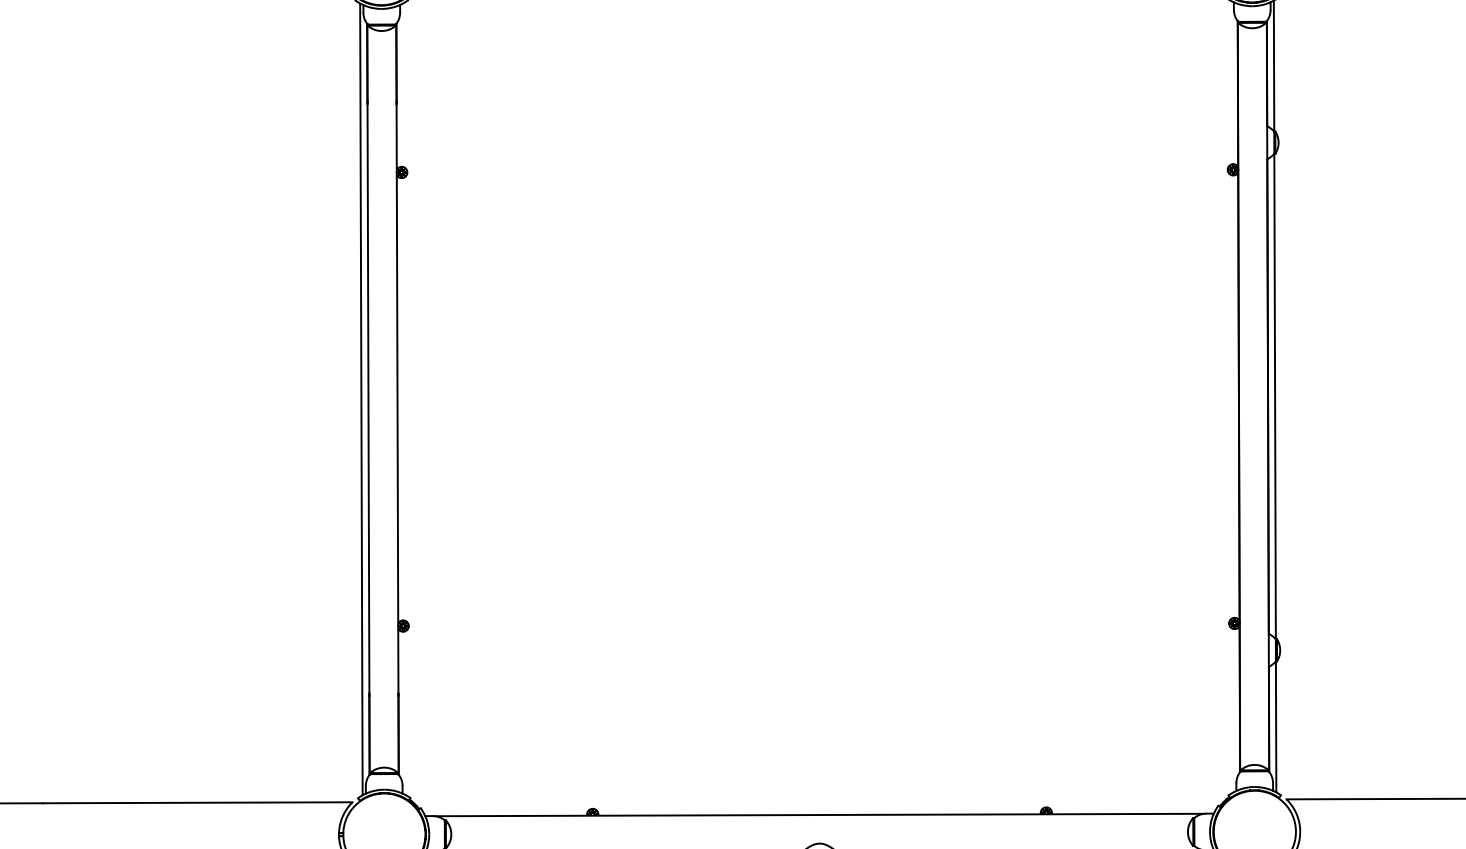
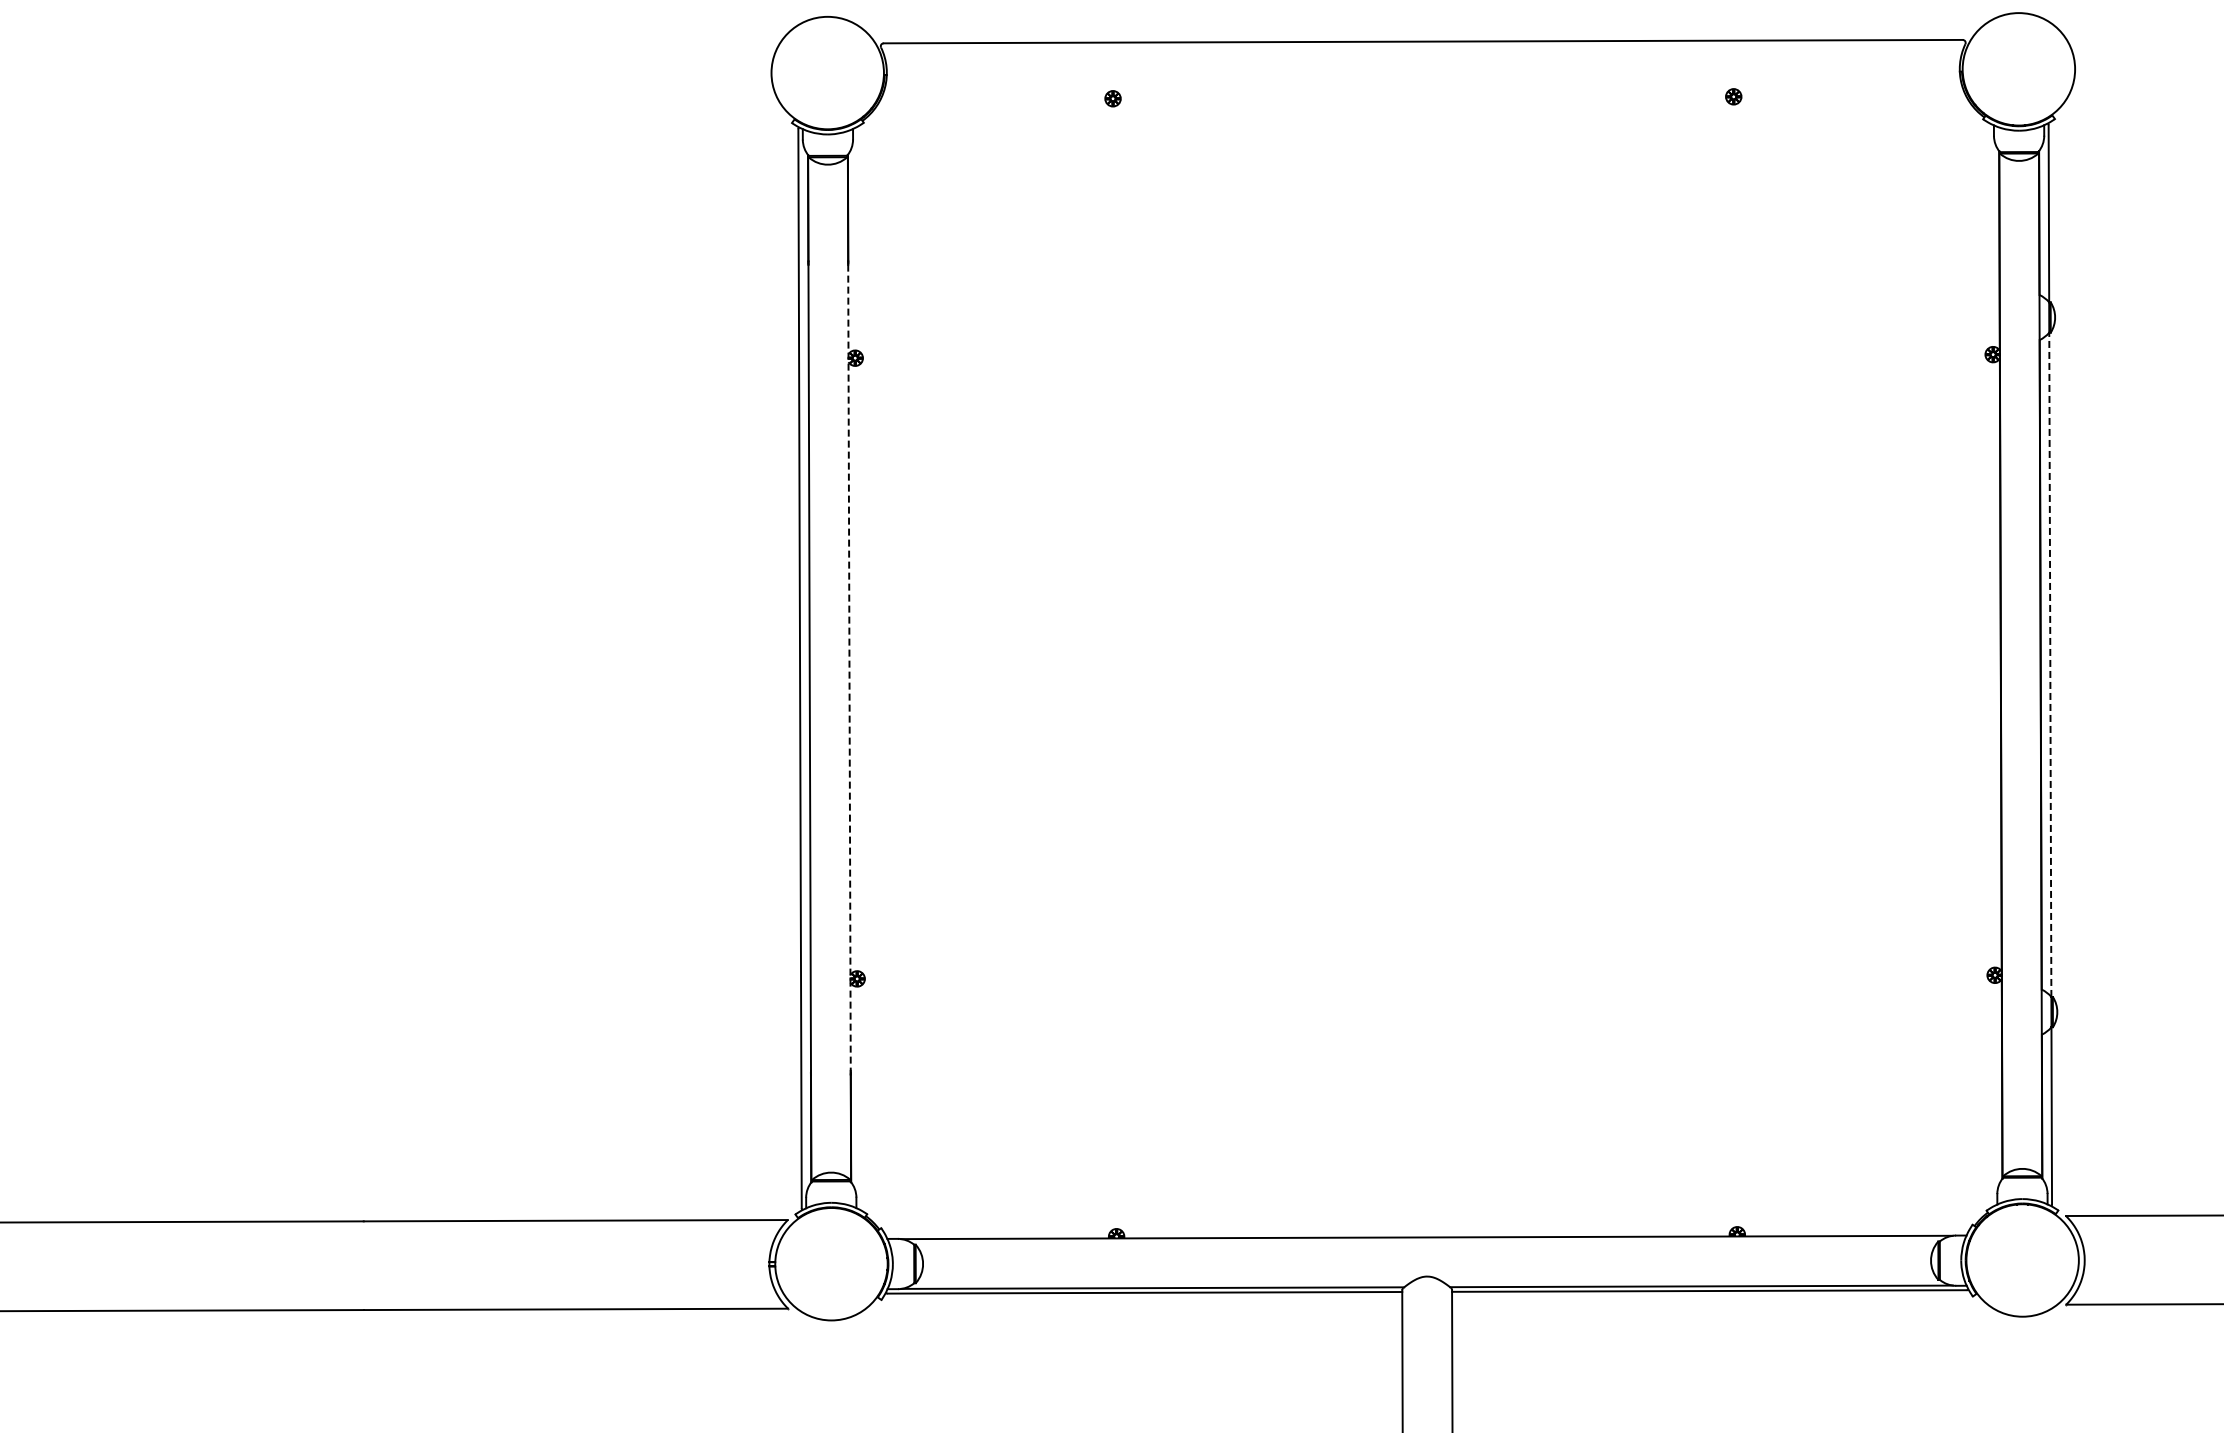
line: (1275, 396) -> (2050, 664), solid -> dashed
line: (397, 399) -> (849, 668), solid -> dashed

